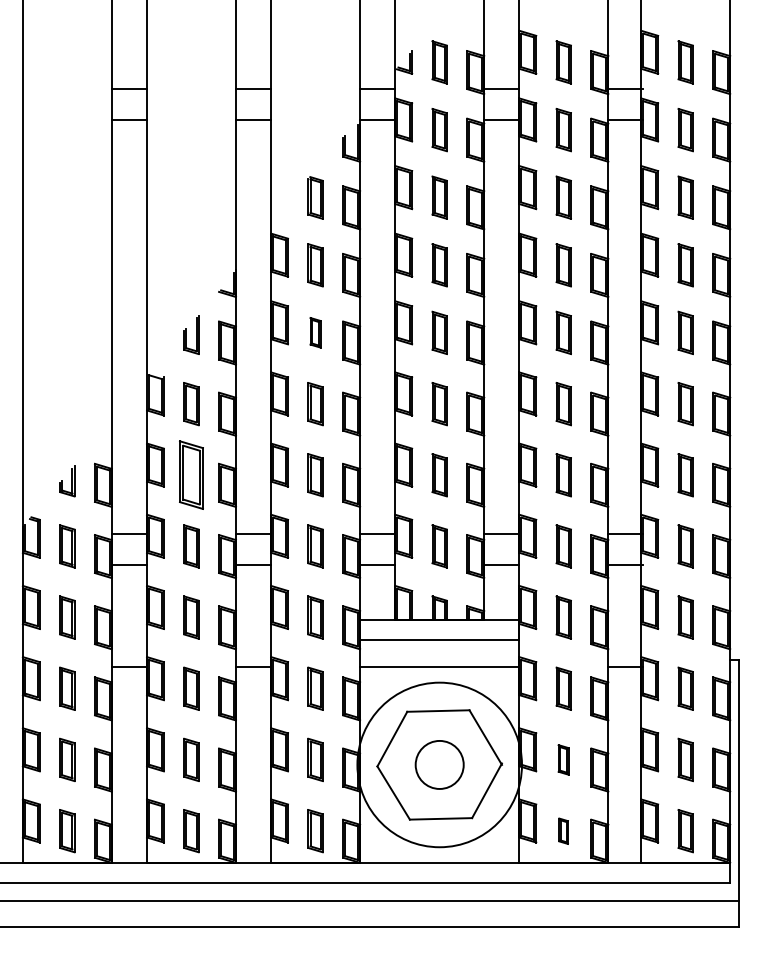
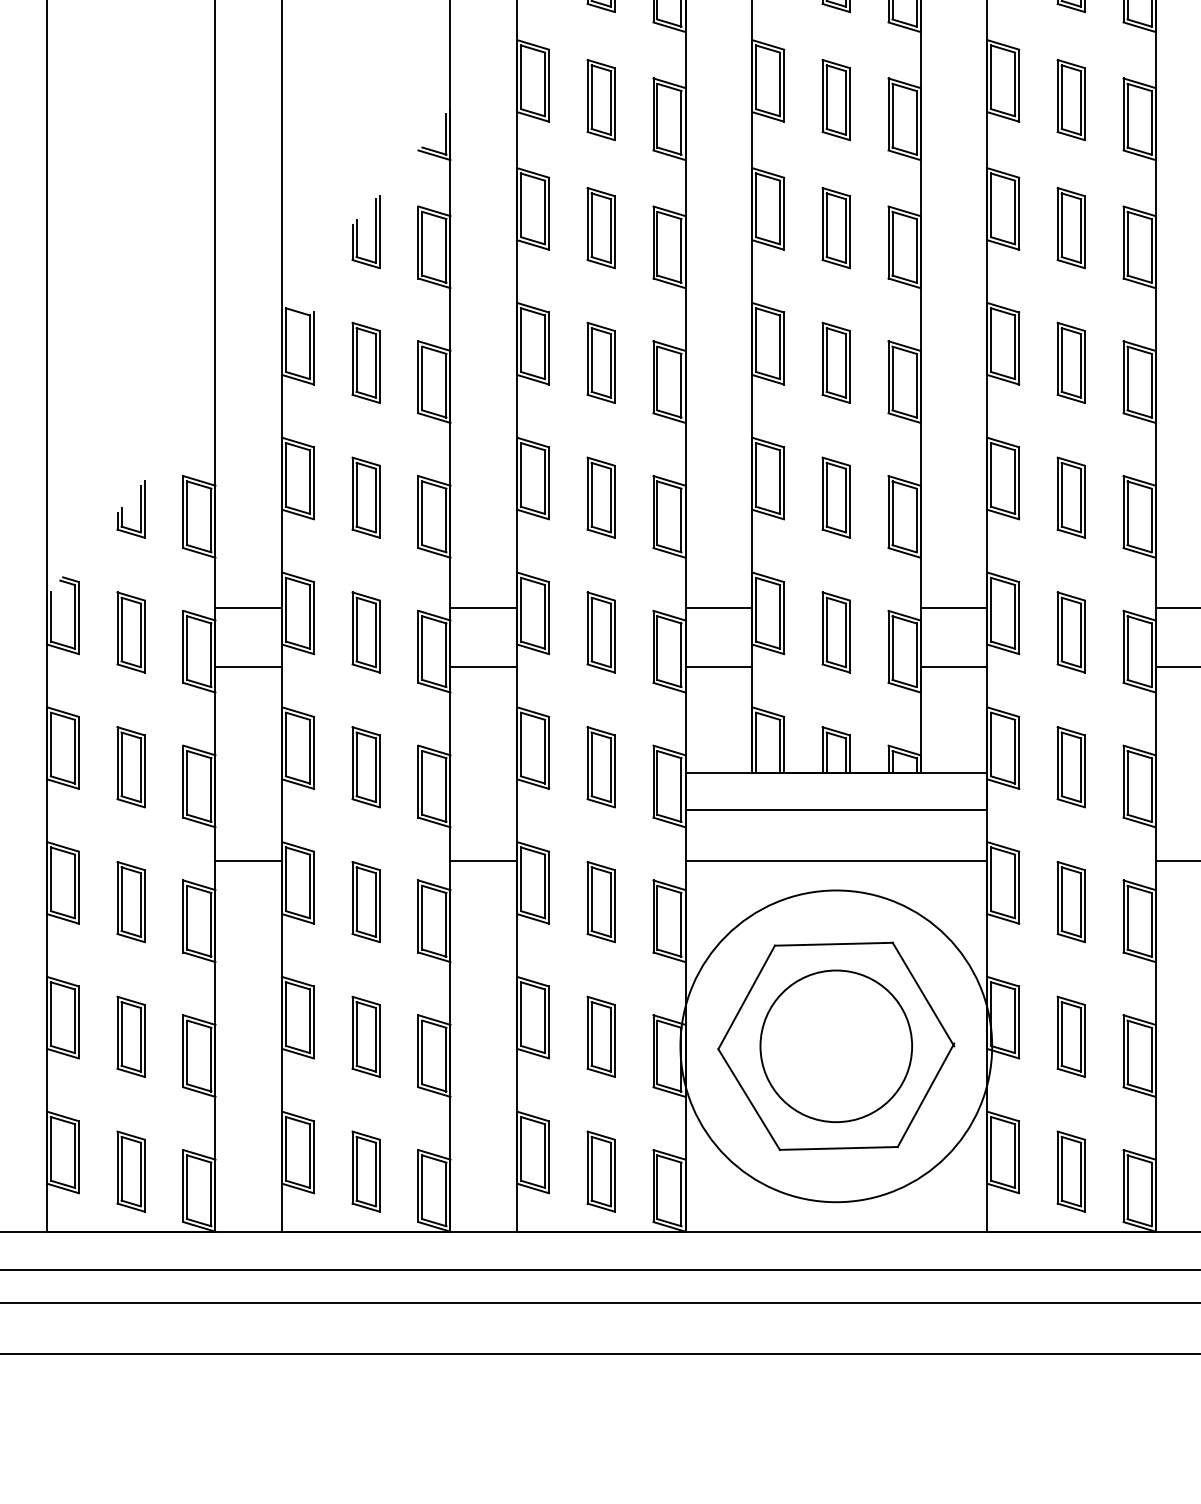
part: (315, 332) -> (601, 227), size x1.43
part: (191, 475) -> (366, 498), size x0.62
part: (563, 759) -> (1070, 1036), size x1.43
circle: (439, 764) -> (835, 1045), size x1.67
part: (563, 831) -> (1070, 1172), size x1.67

